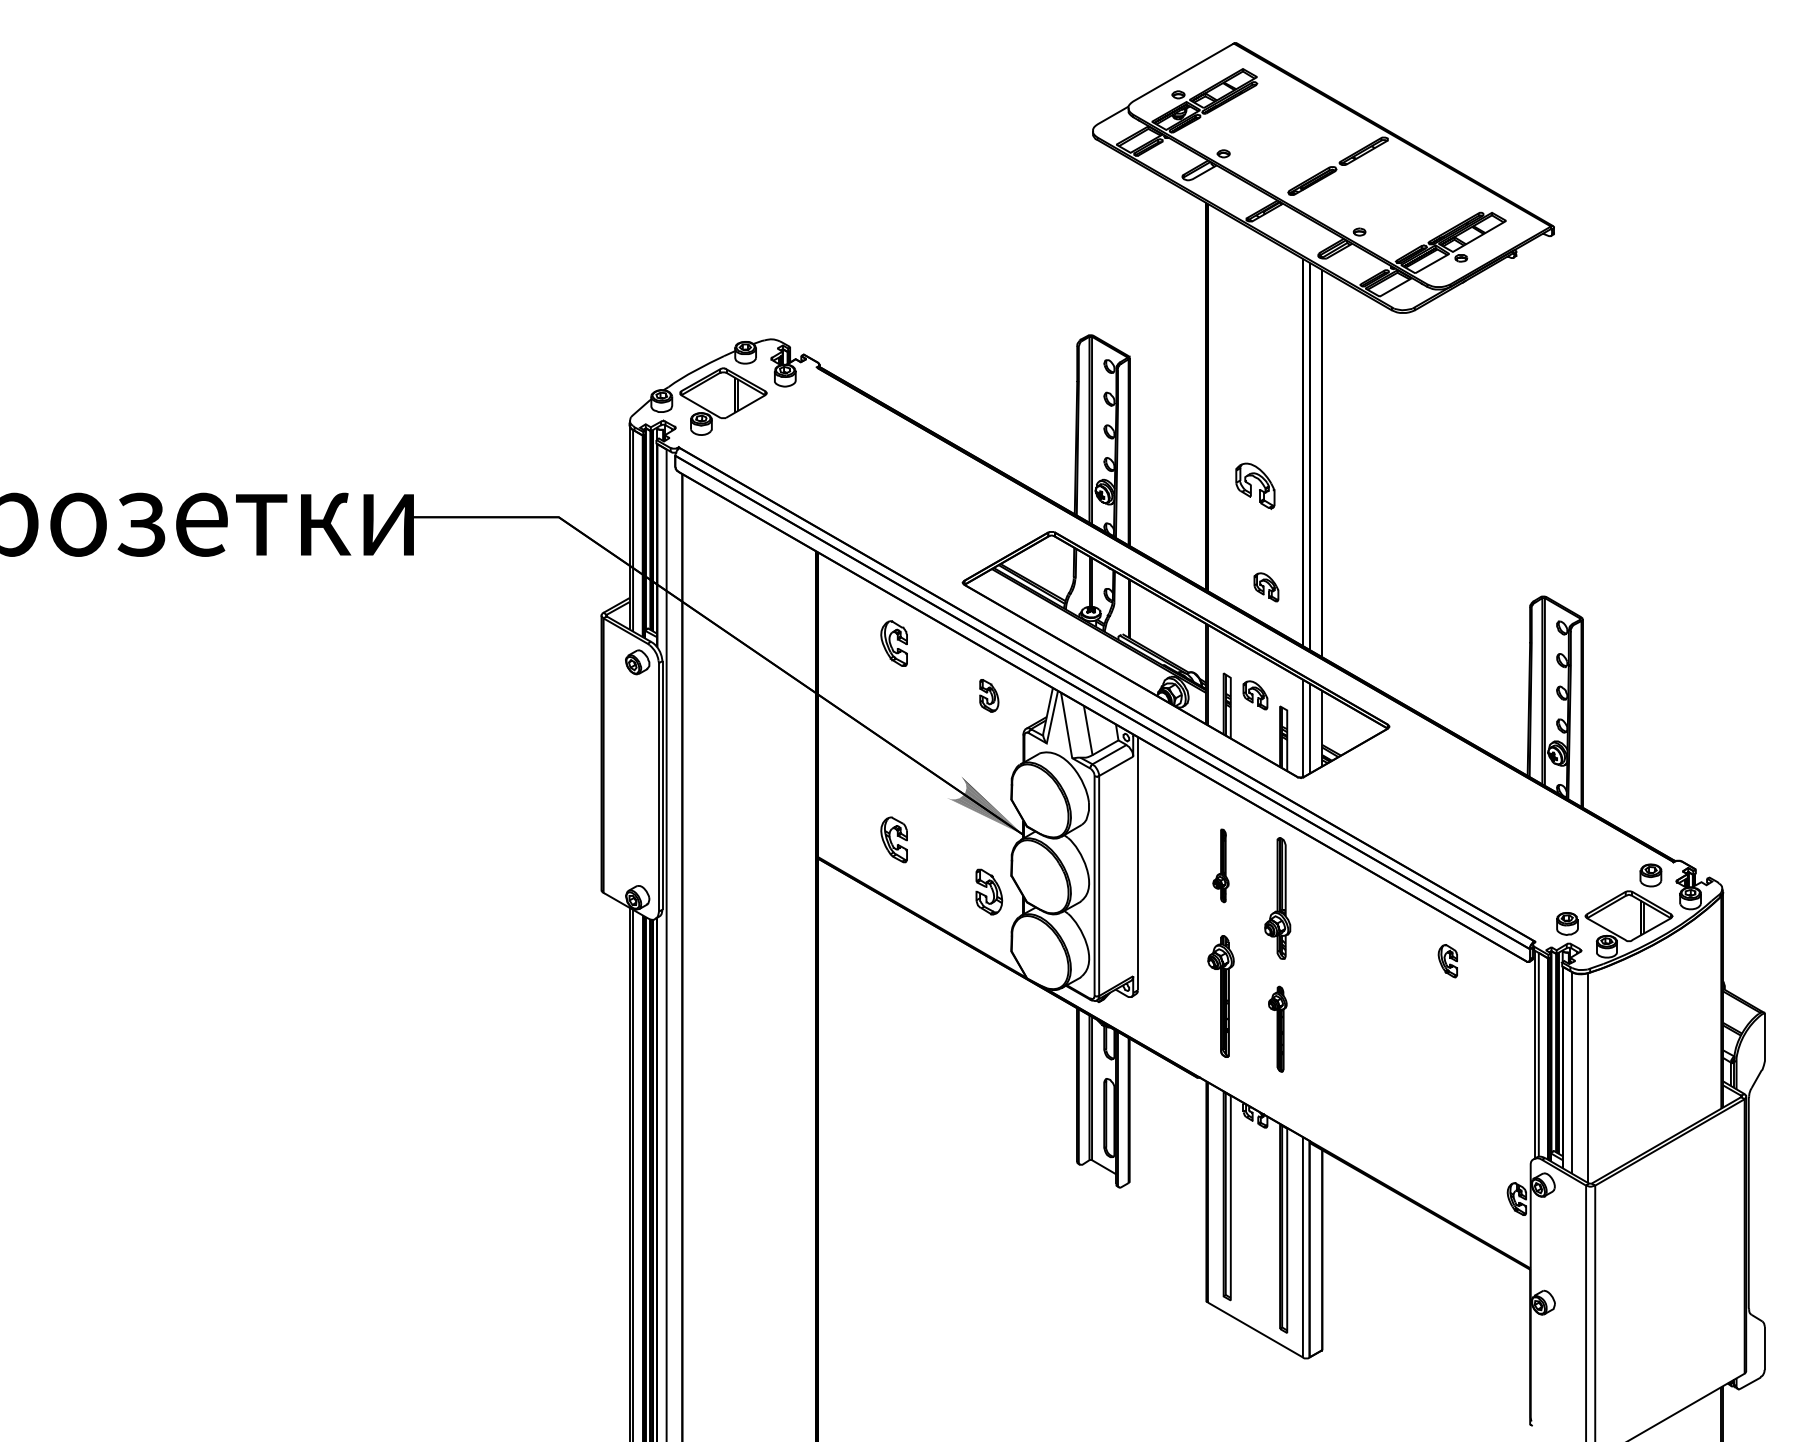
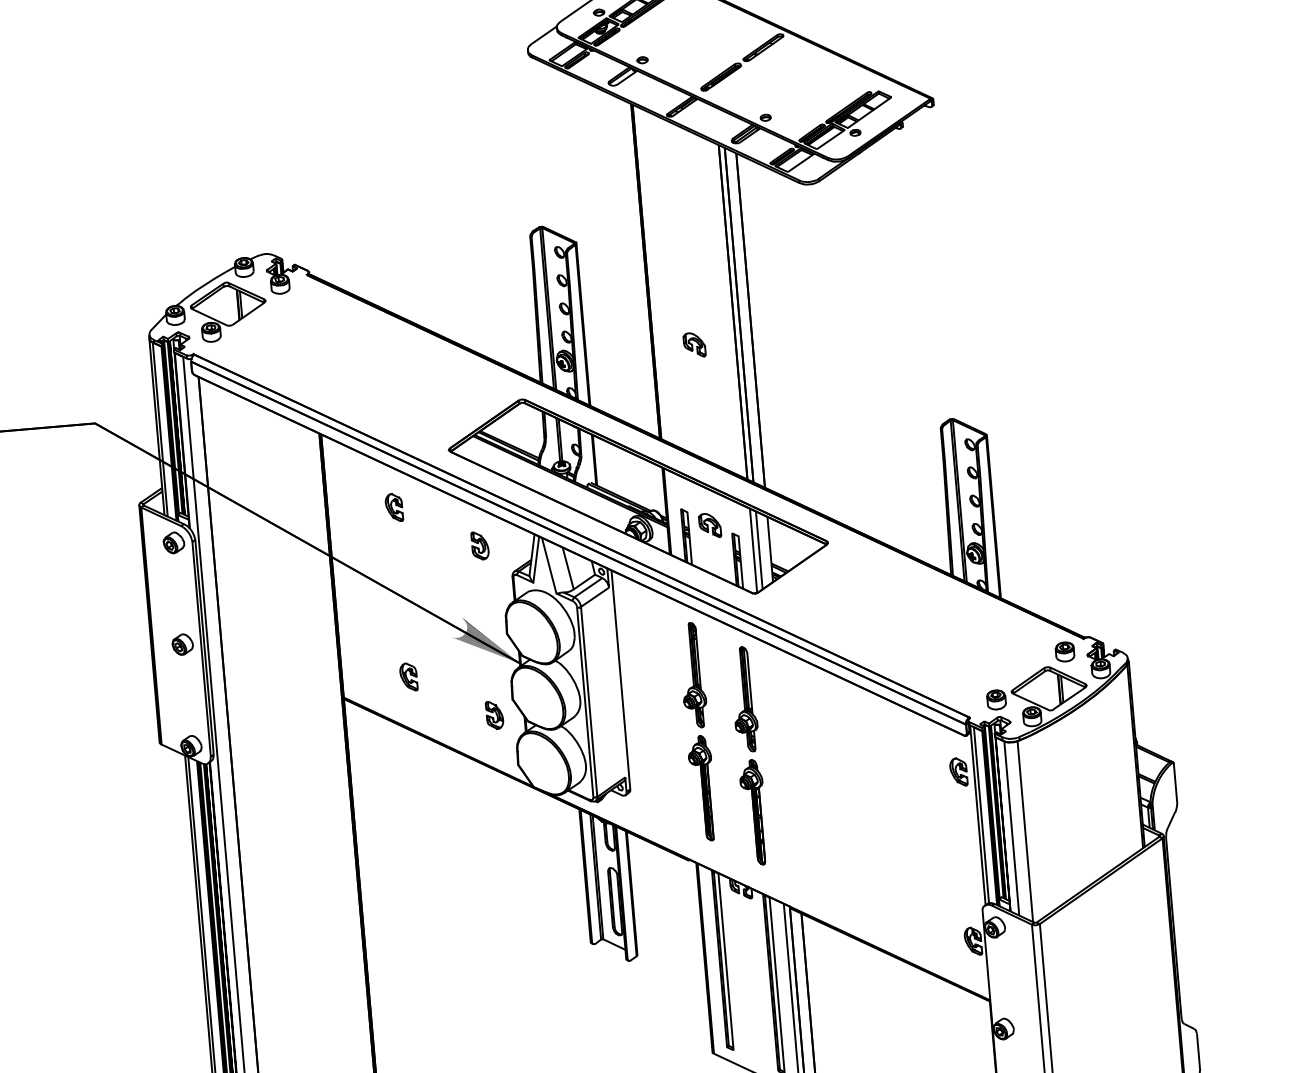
part: (1255, 486) -> (694, 345), size x0.62
part: (1266, 587) -> (711, 431), removed
part: (894, 643) -> (394, 507), size x0.71
part: (637, 779) -> (182, 644), added
part: (894, 839) -> (408, 676), size x0.71
part: (1220, 865) -> (692, 675), size x1.67
part: (989, 891) -> (494, 714), size x0.71
part: (1447, 961) -> (958, 772), moved
part: (1277, 1028) -> (753, 811), size x1.43

